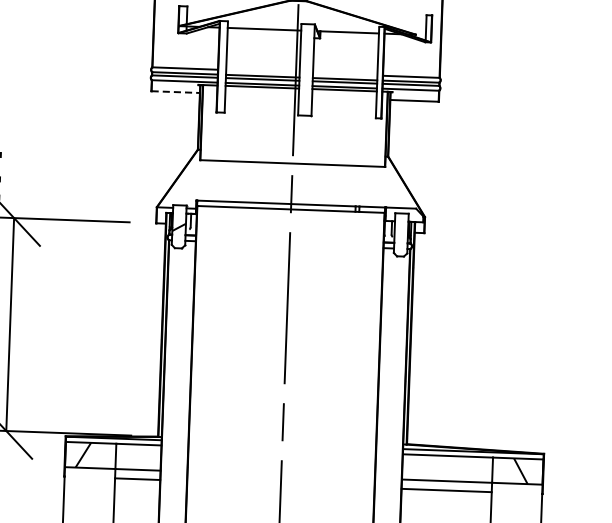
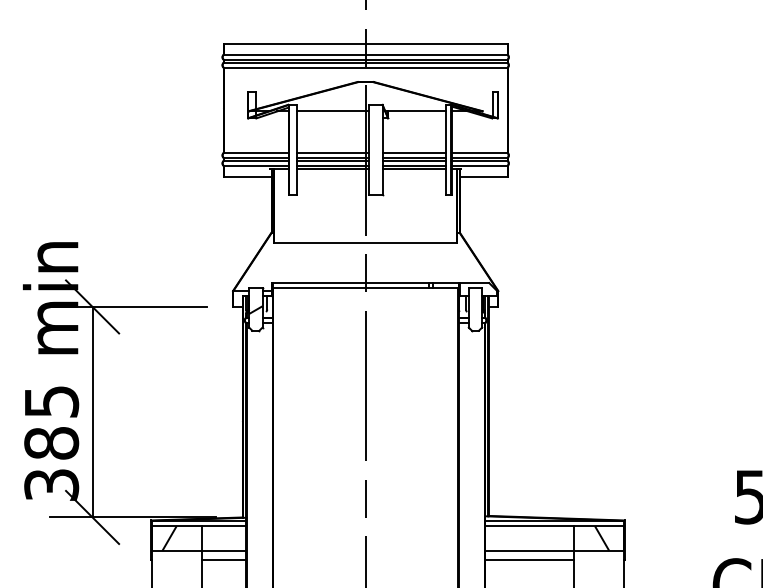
line: (262, 71) -> (332, 153), added
line: (345, 74) -> (414, 153), added
line: (175, 91) -> (247, 176), dashed -> solid

